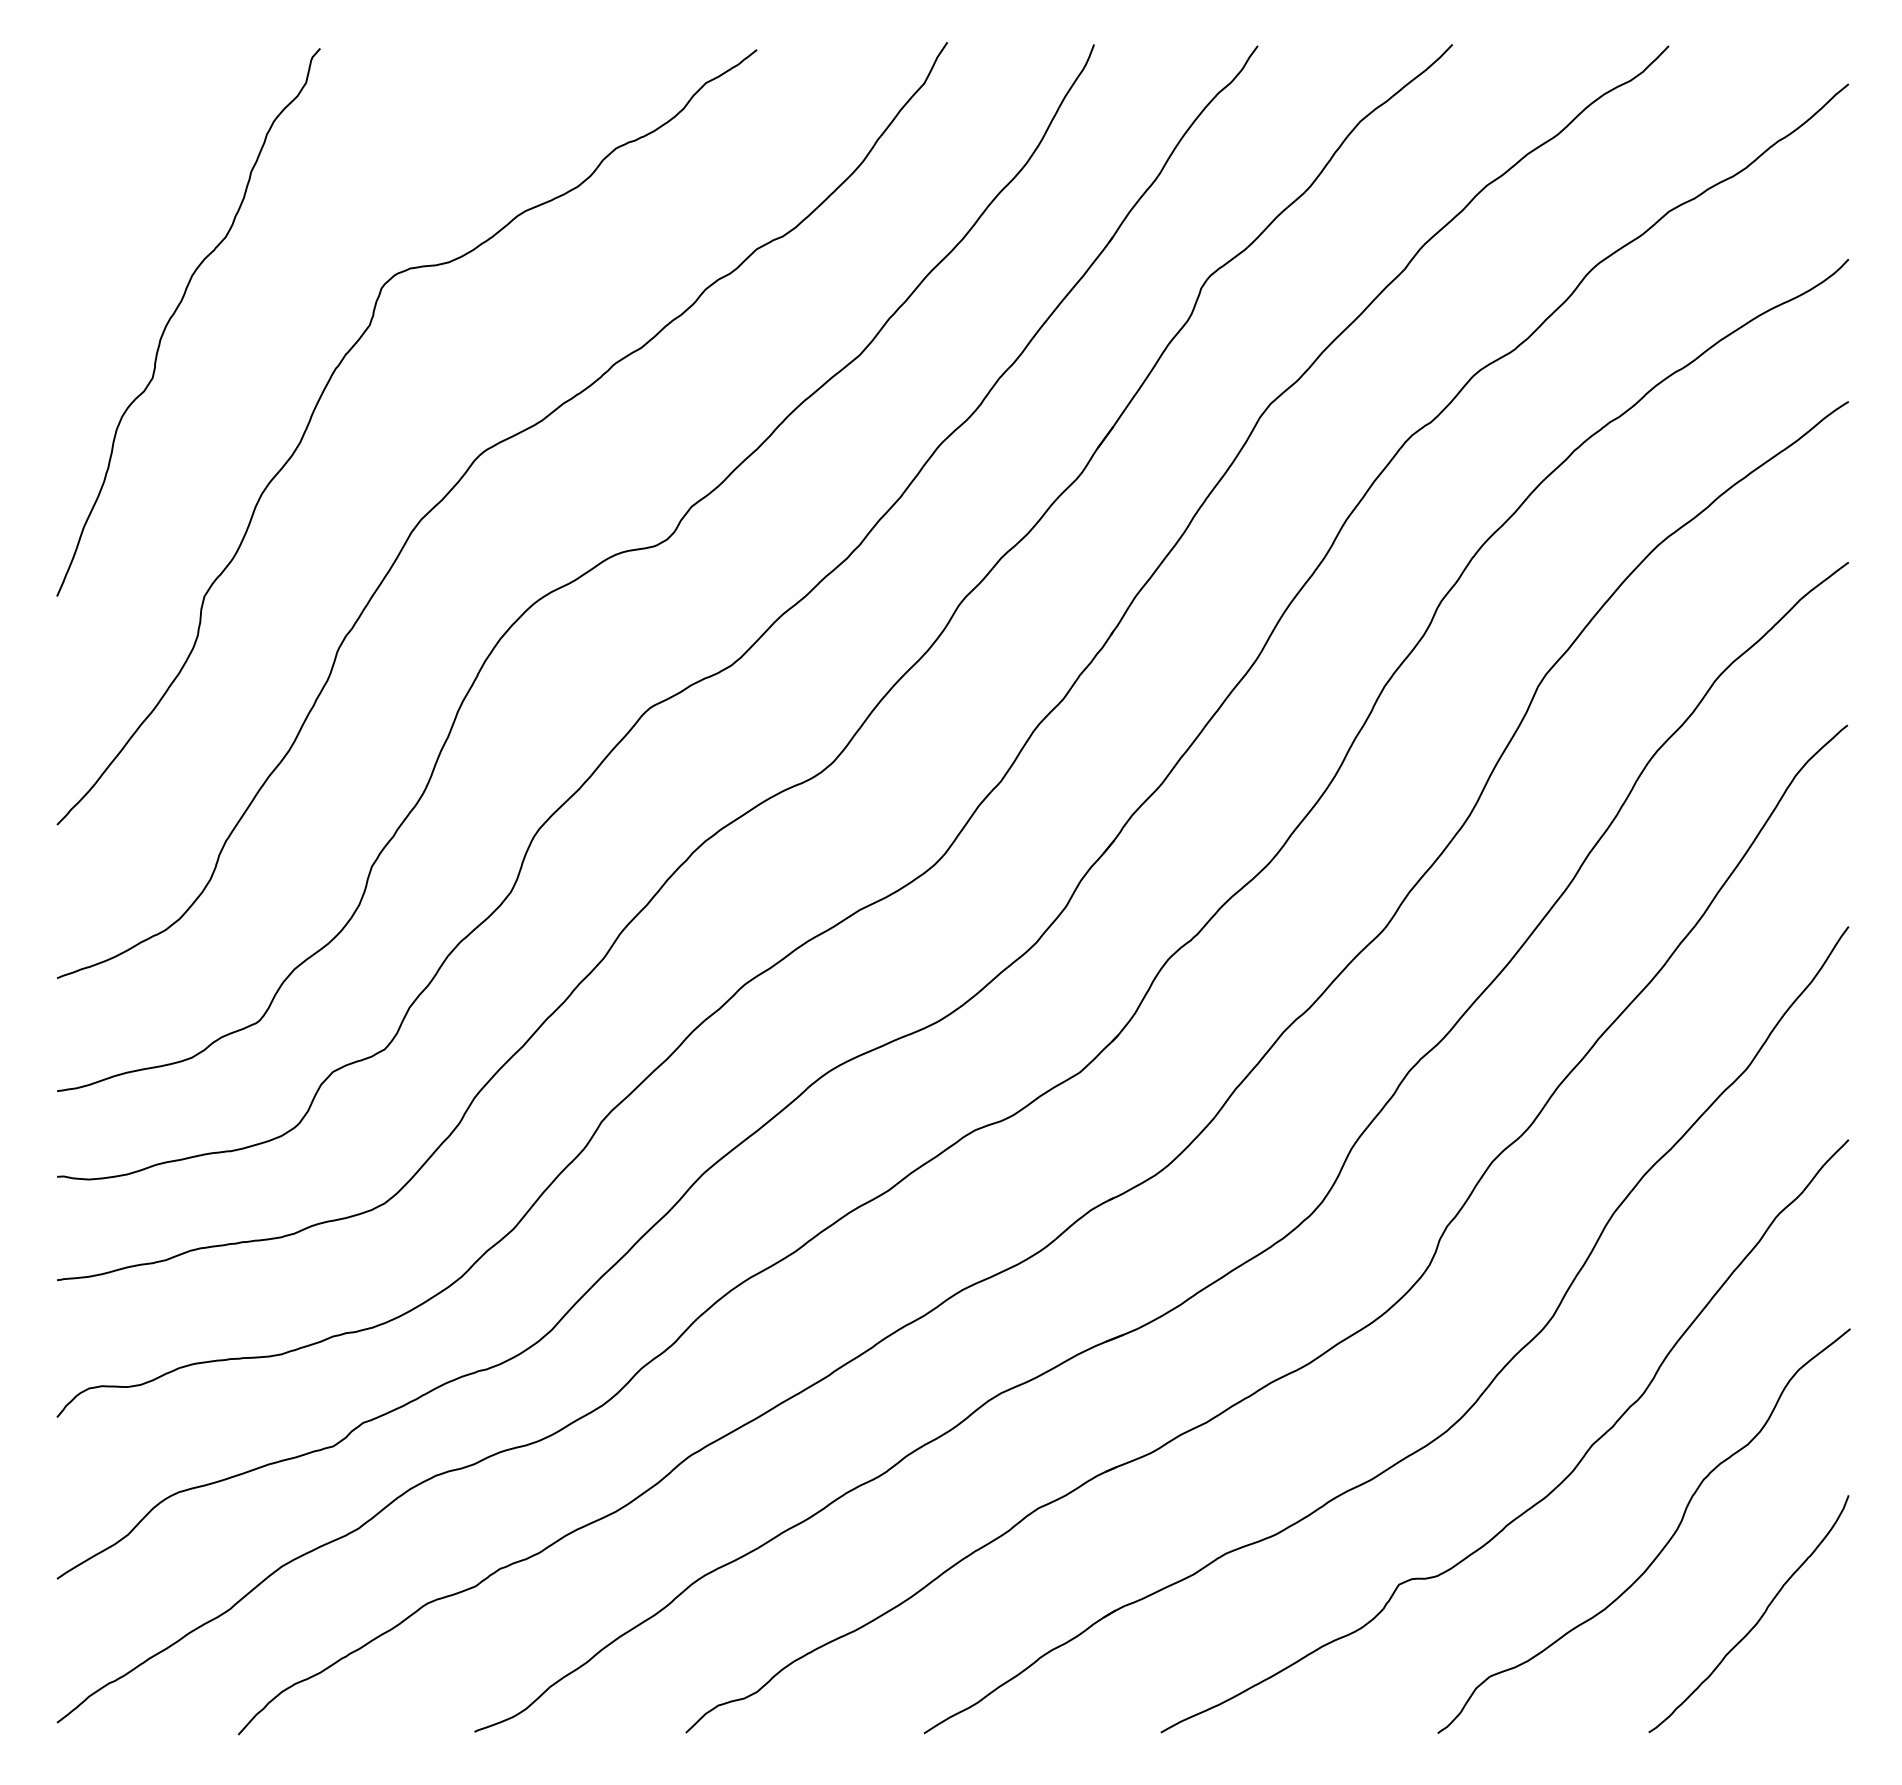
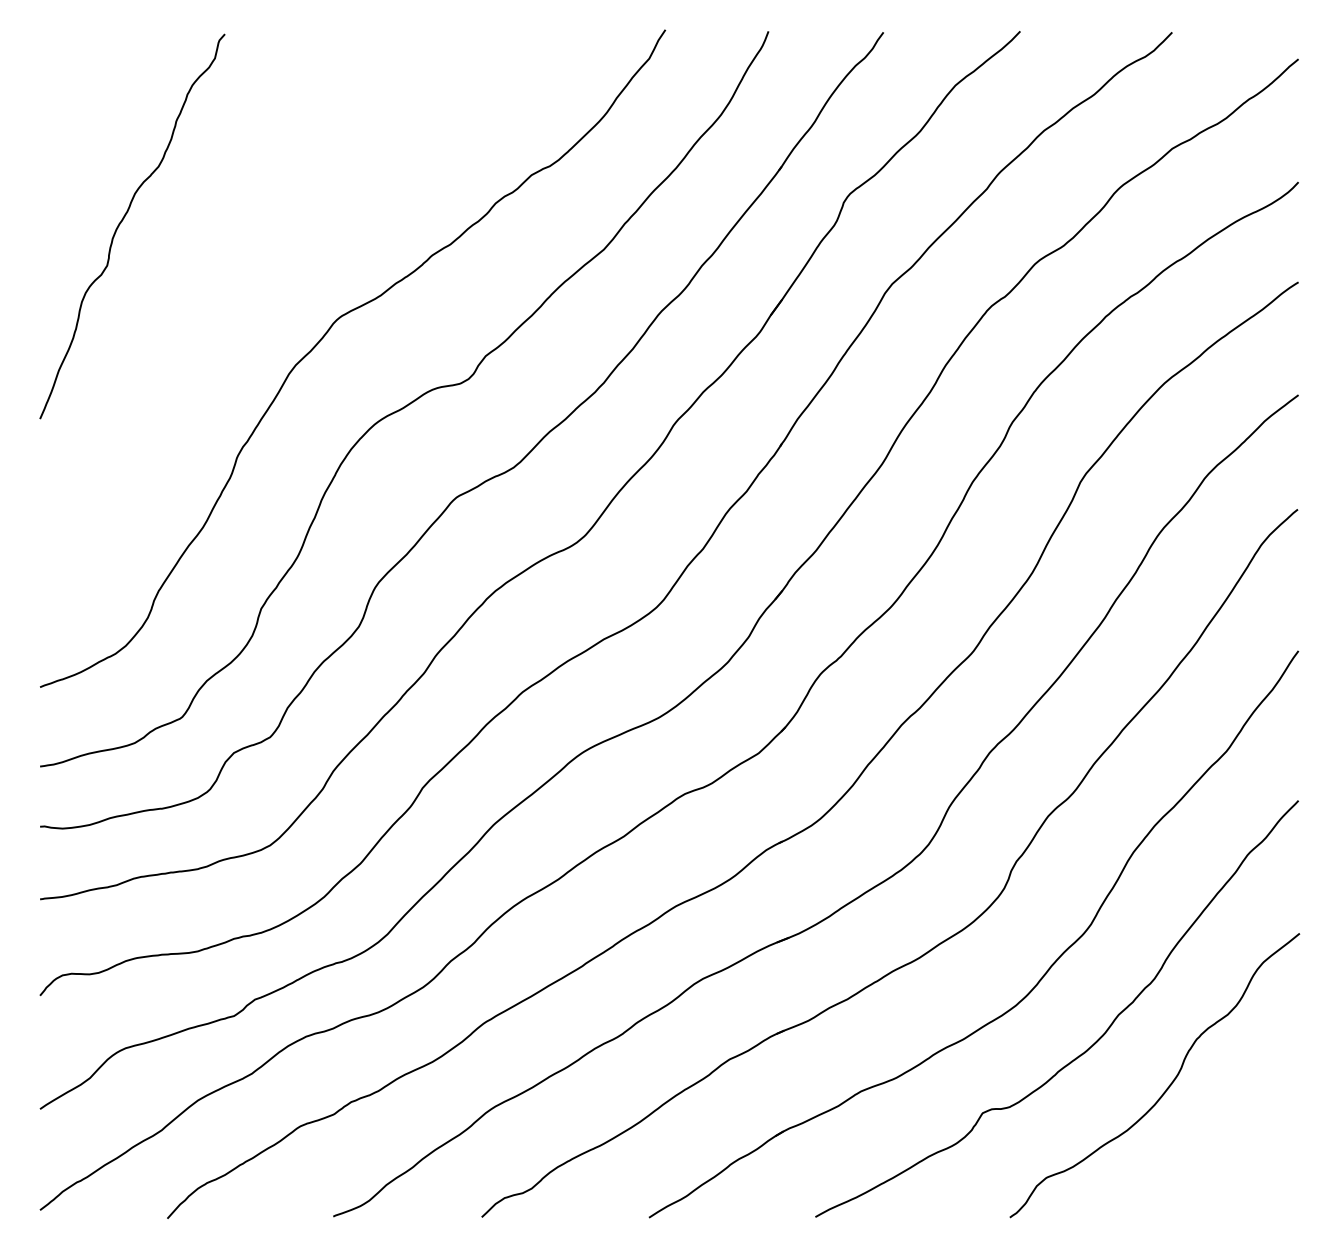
curve: (322, 395) -> (226, 277), removed
curve: (1758, 1619) -> (1235, 1137), removed

